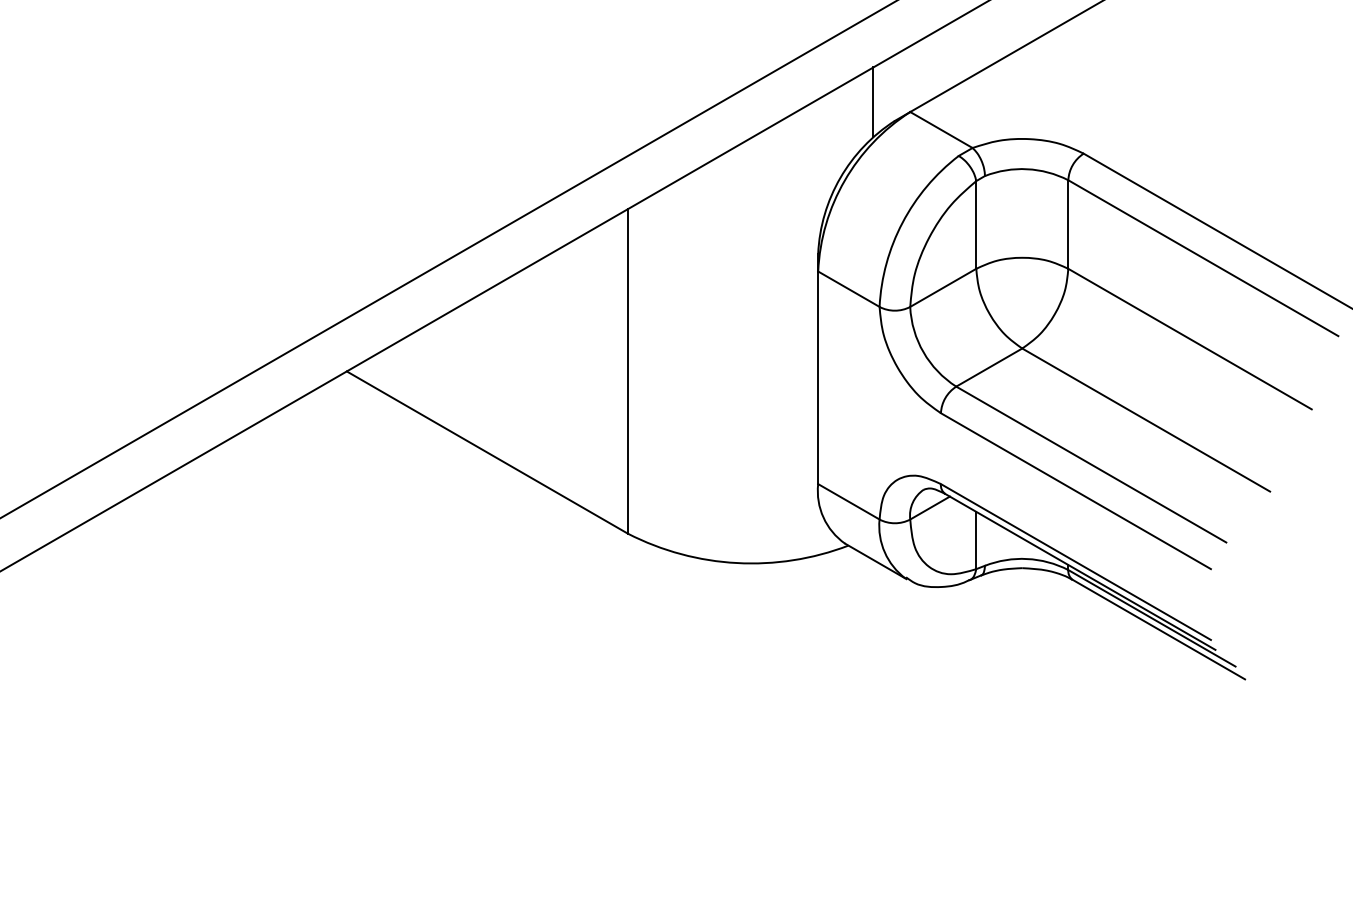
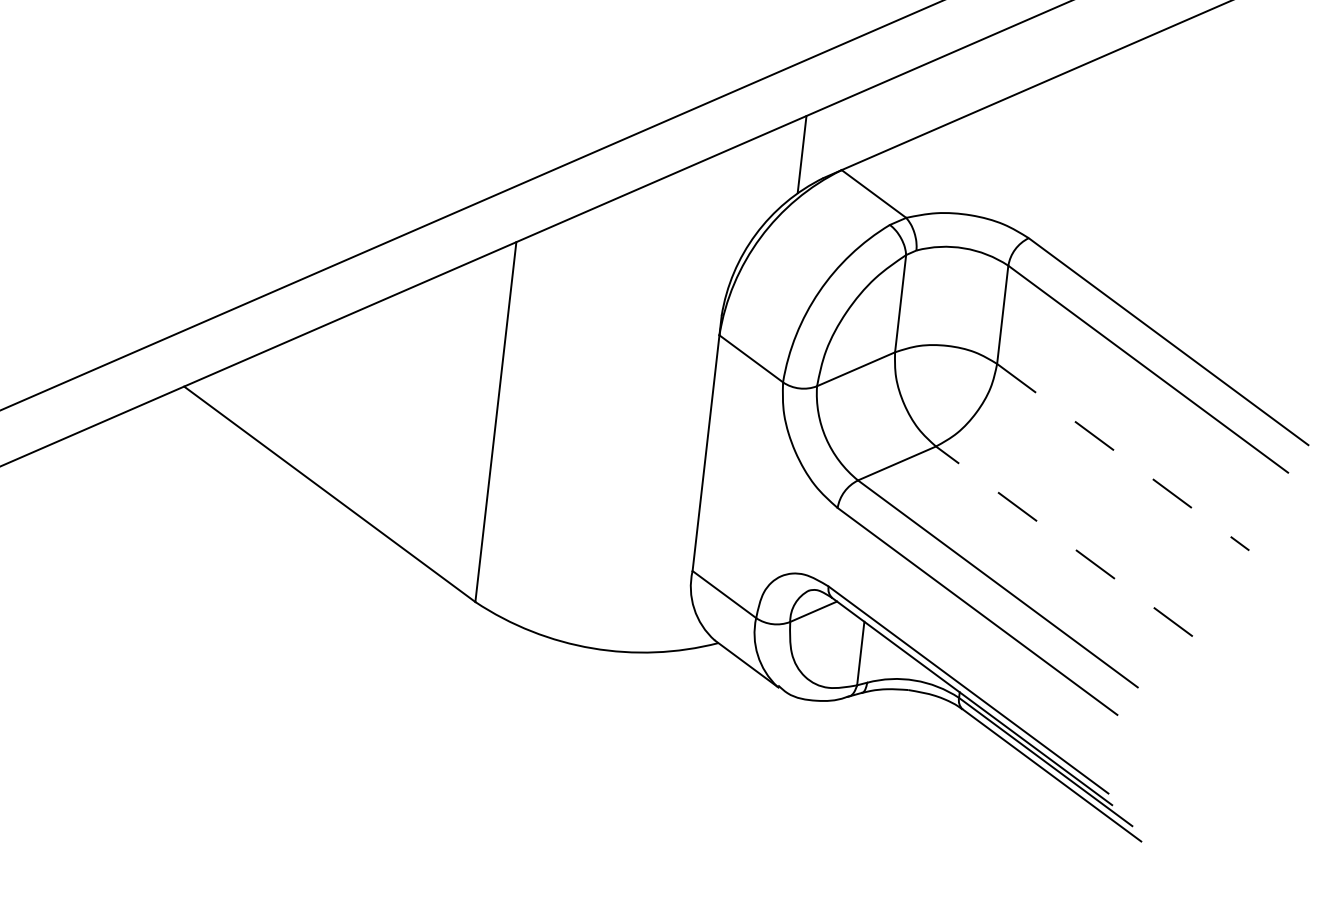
line: (1190, 339) -> (1123, 457), solid -> dashed
line: (1145, 419) -> (1063, 540), solid -> dashed

